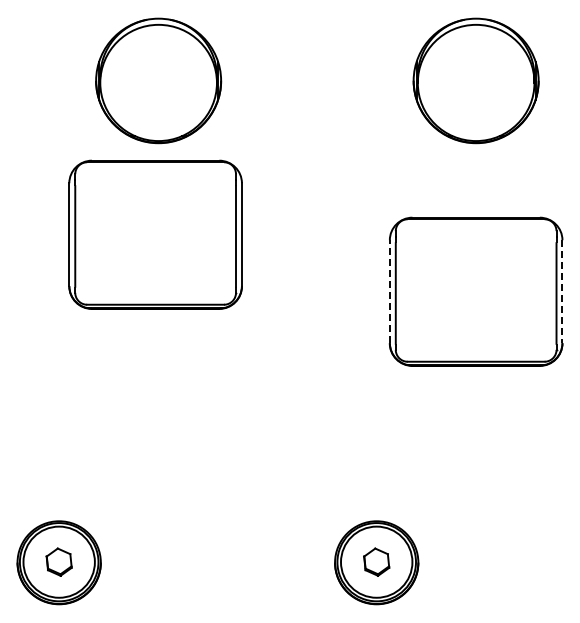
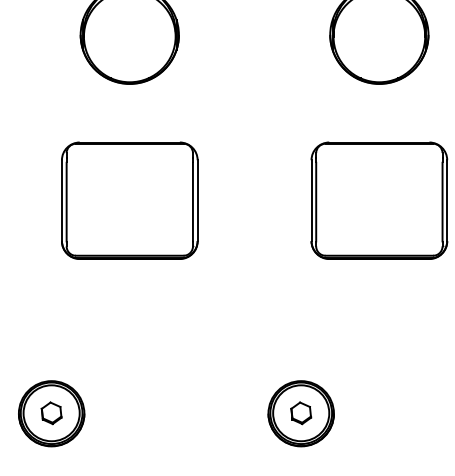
part: (155, 234) -> (129, 200), moved
line: (389, 291) -> (311, 200), dashed -> solid
line: (562, 291) -> (447, 200), dashed -> solid

